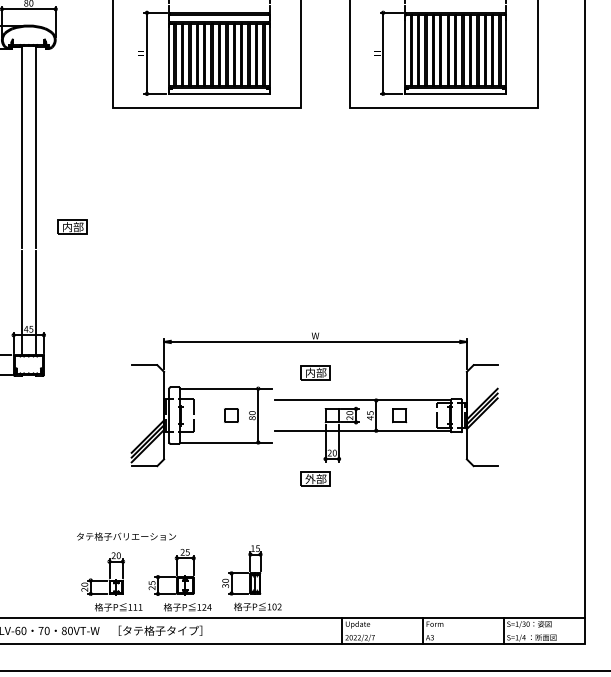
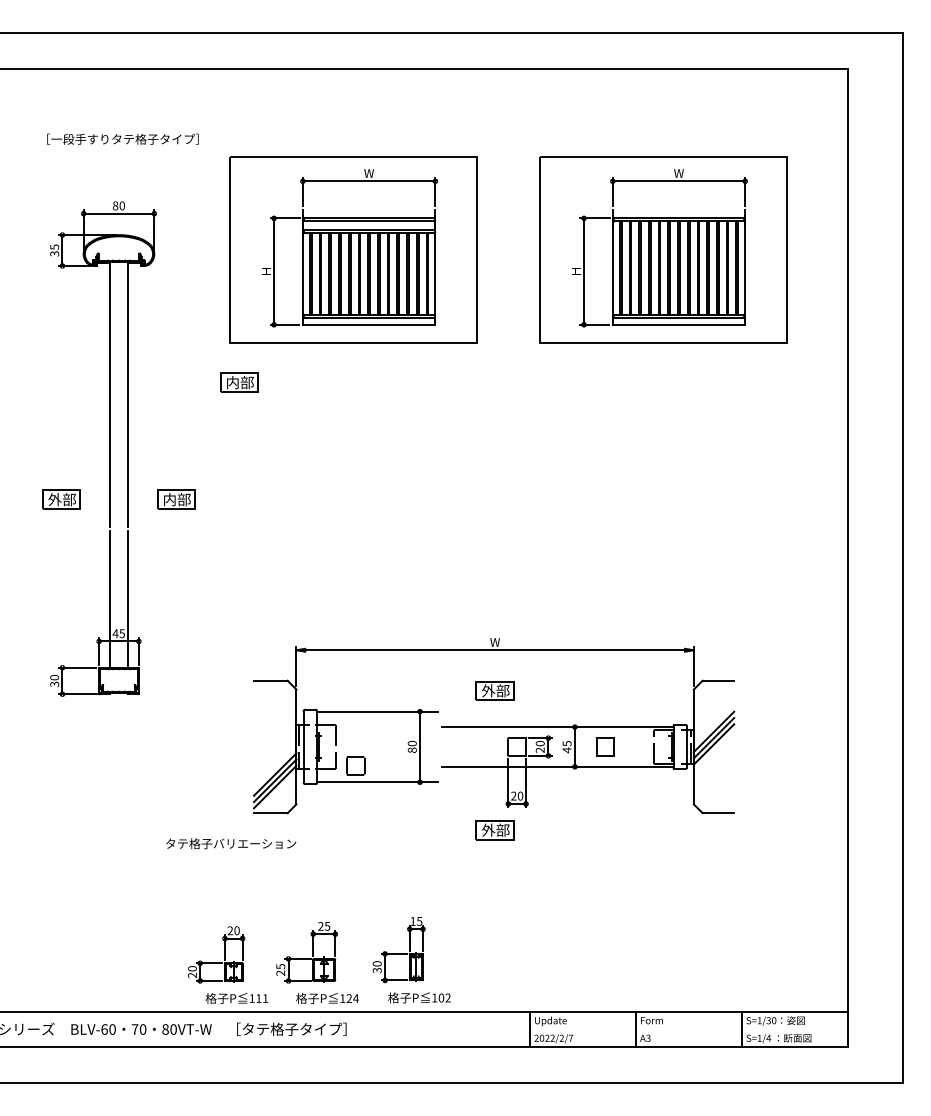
part: (120, 137) -> (239, 382), added
text: (310, 372) -> (488, 690), 内部 -> 外部
part: (231, 415) -> (355, 765), moved
text: (126, 536) -> (231, 843), moved

